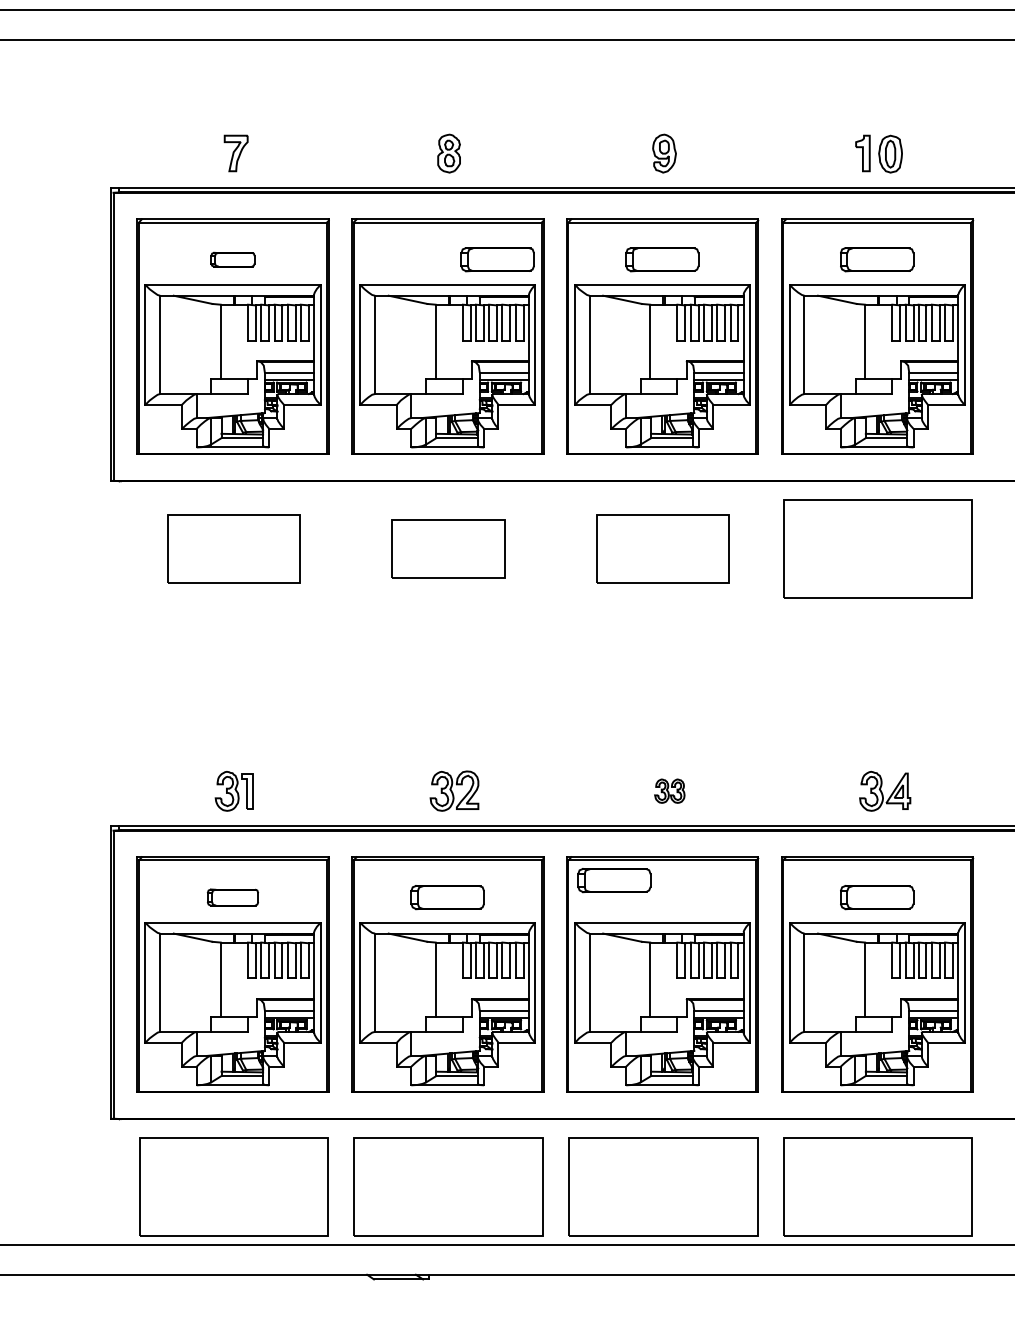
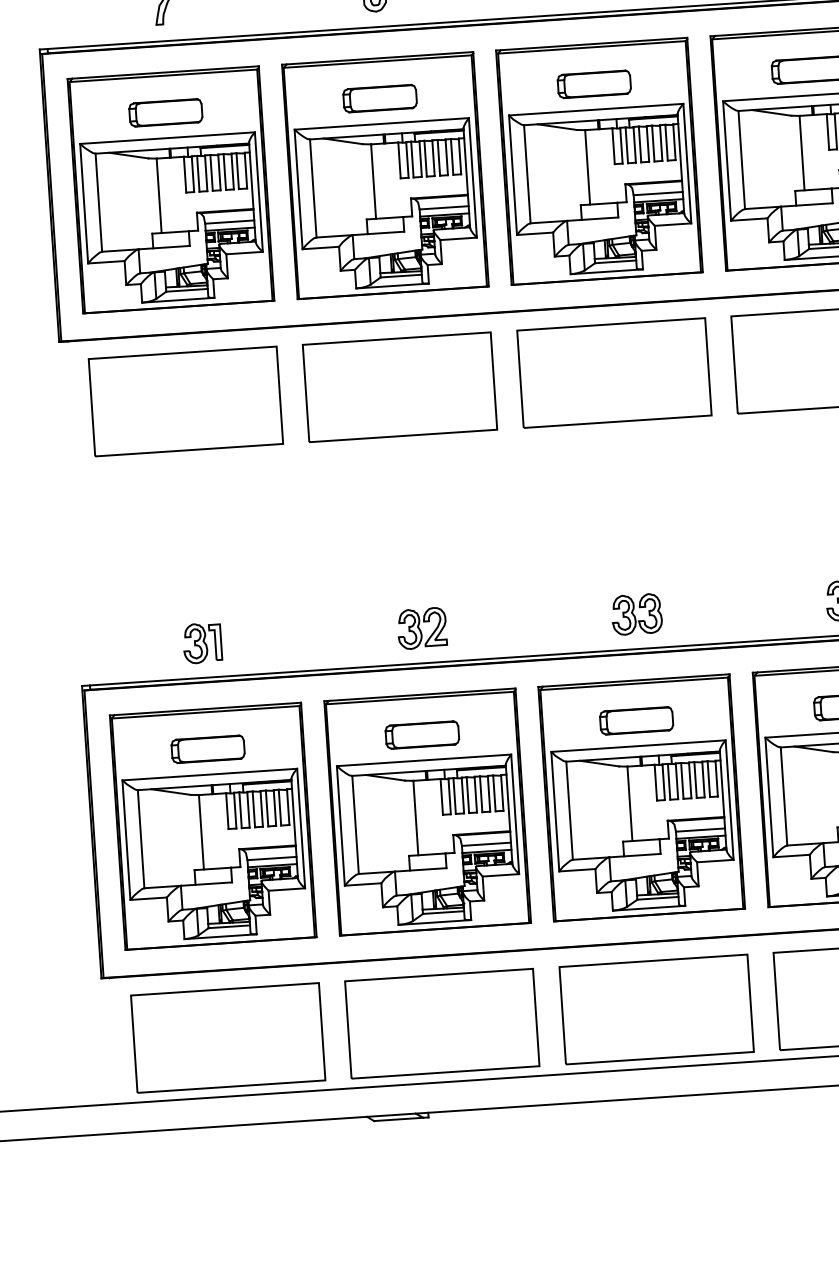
part: (232, 259) -> (165, 112), size x1.67
part: (497, 259) -> (379, 98), moved
part: (233, 548) -> (185, 401), size x1.43
part: (448, 548) -> (400, 386), size x1.67
part: (663, 548) -> (614, 372), size x1.43
part: (669, 790) -> (636, 613), size x1.67
part: (614, 880) -> (636, 720), moved
part: (232, 897) -> (207, 749), size x1.43

